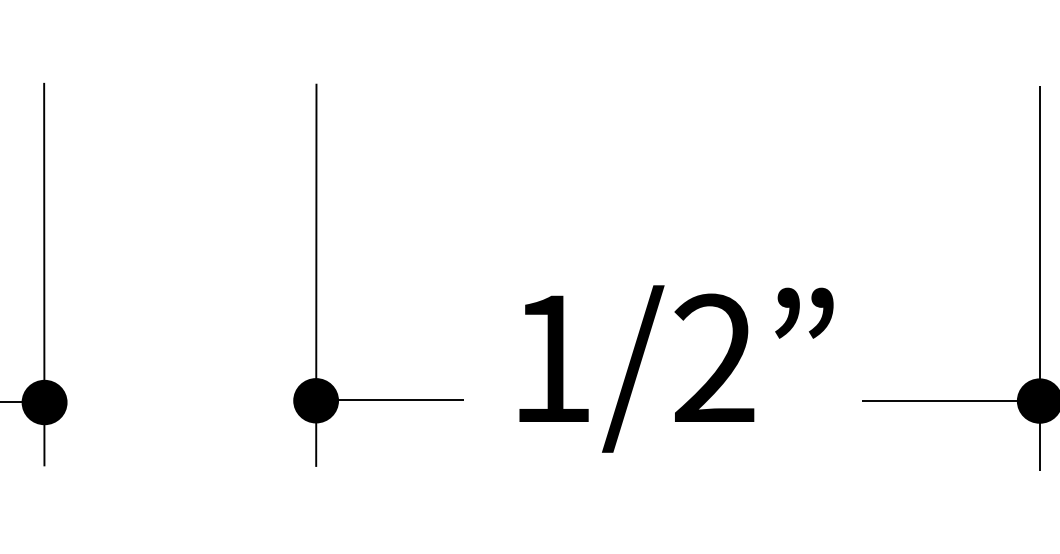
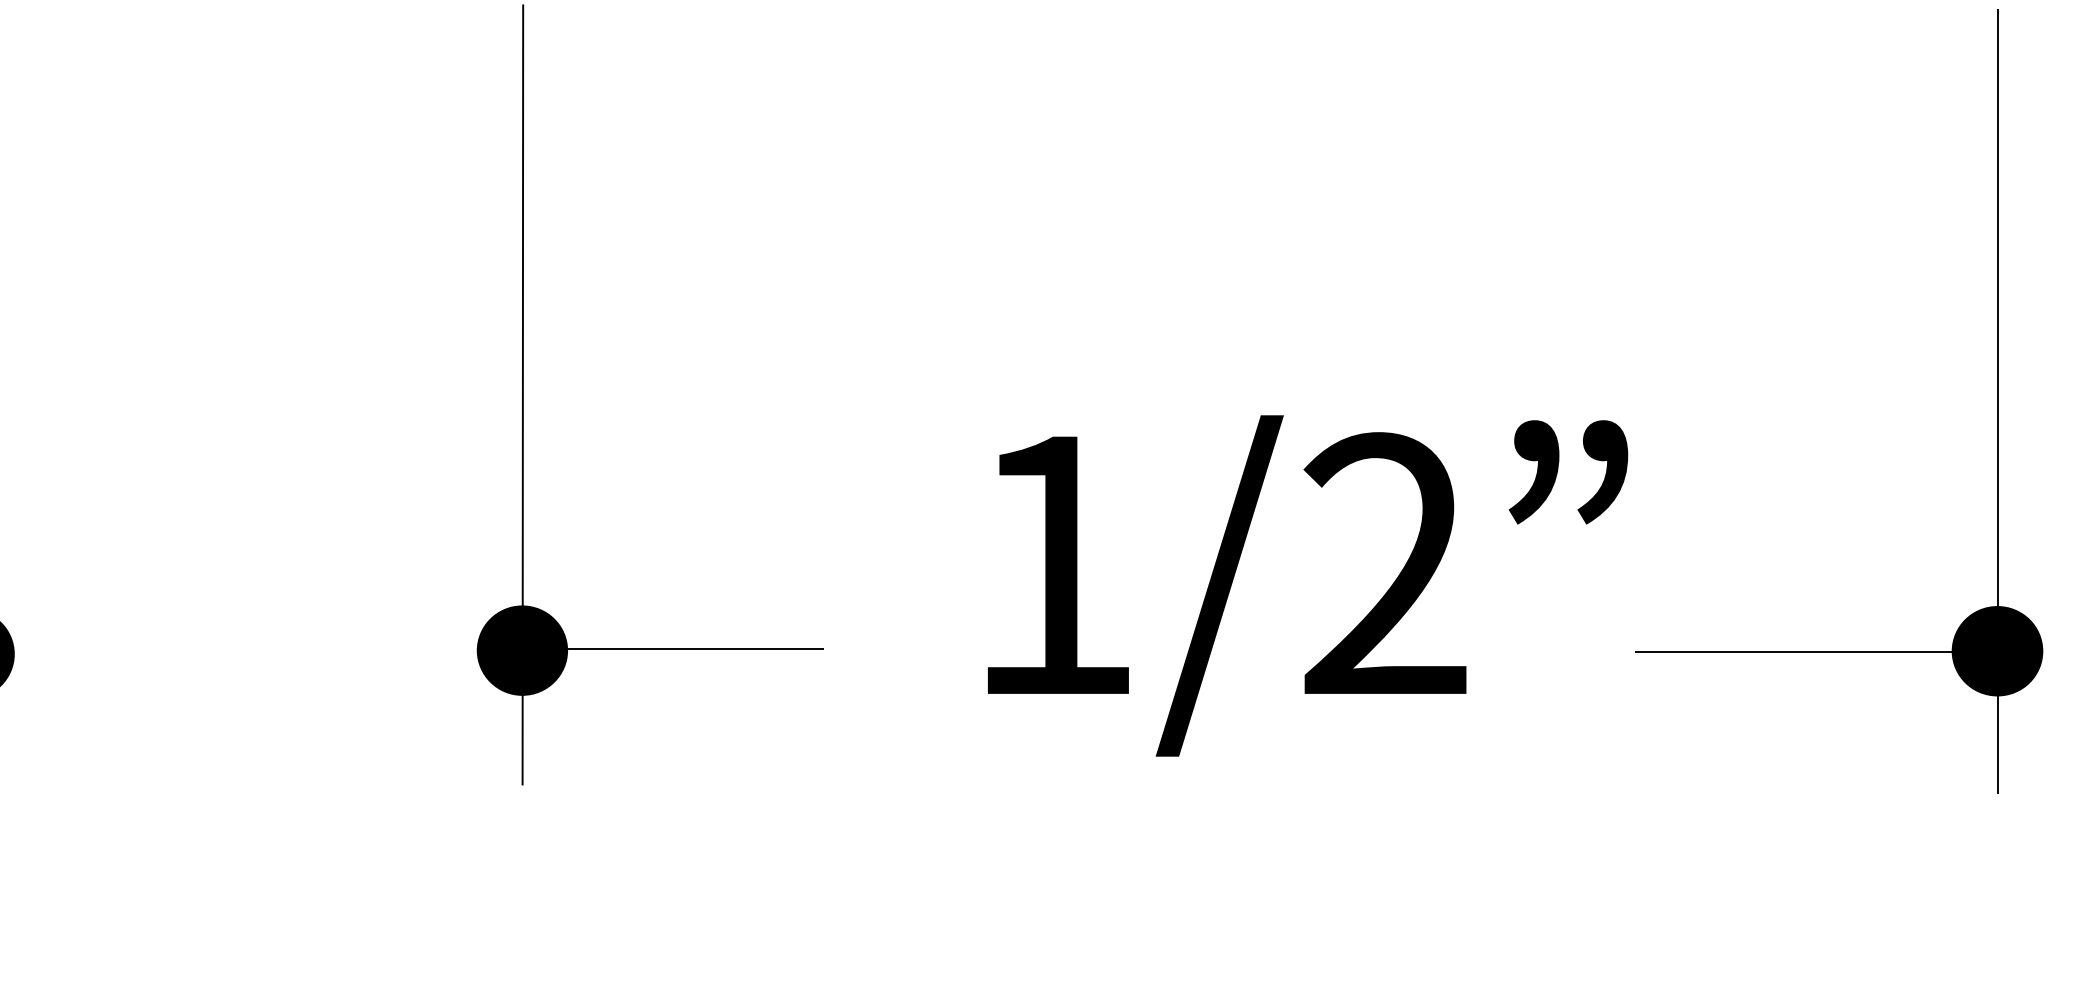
text: (676, 368) -> (1307, 584), moved

